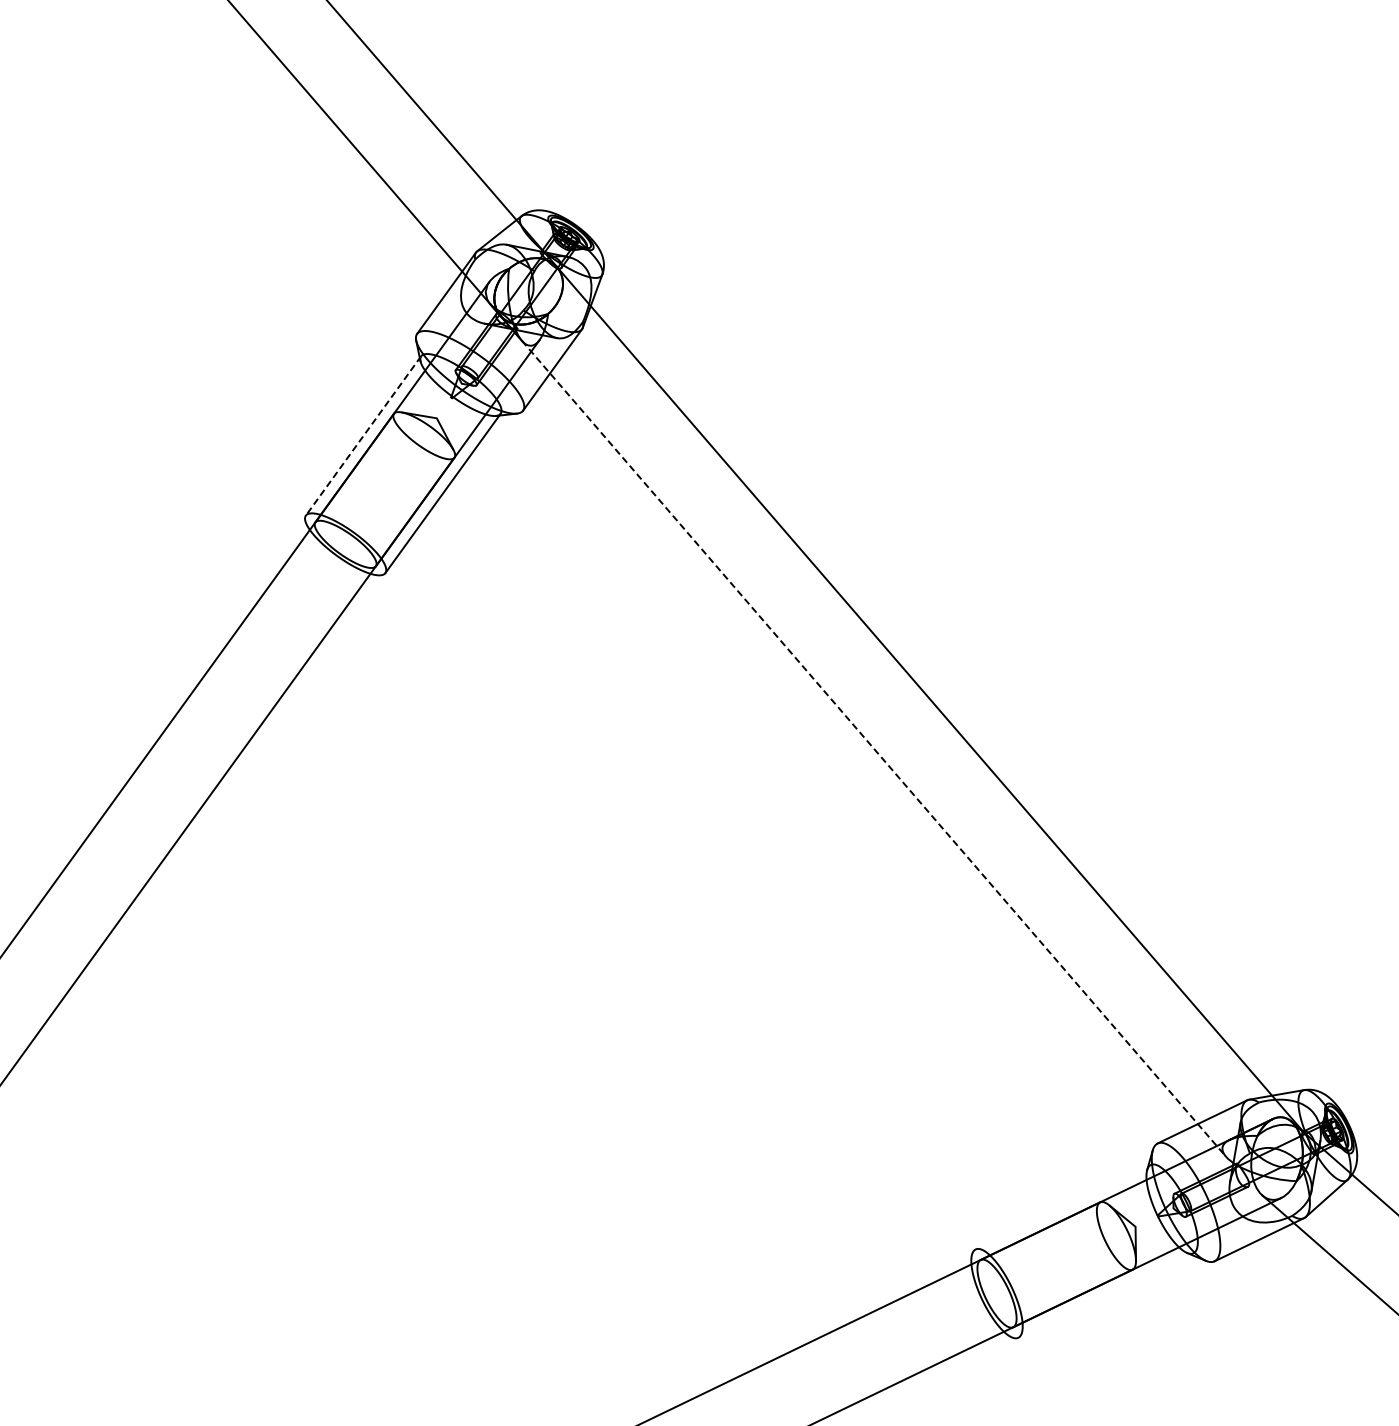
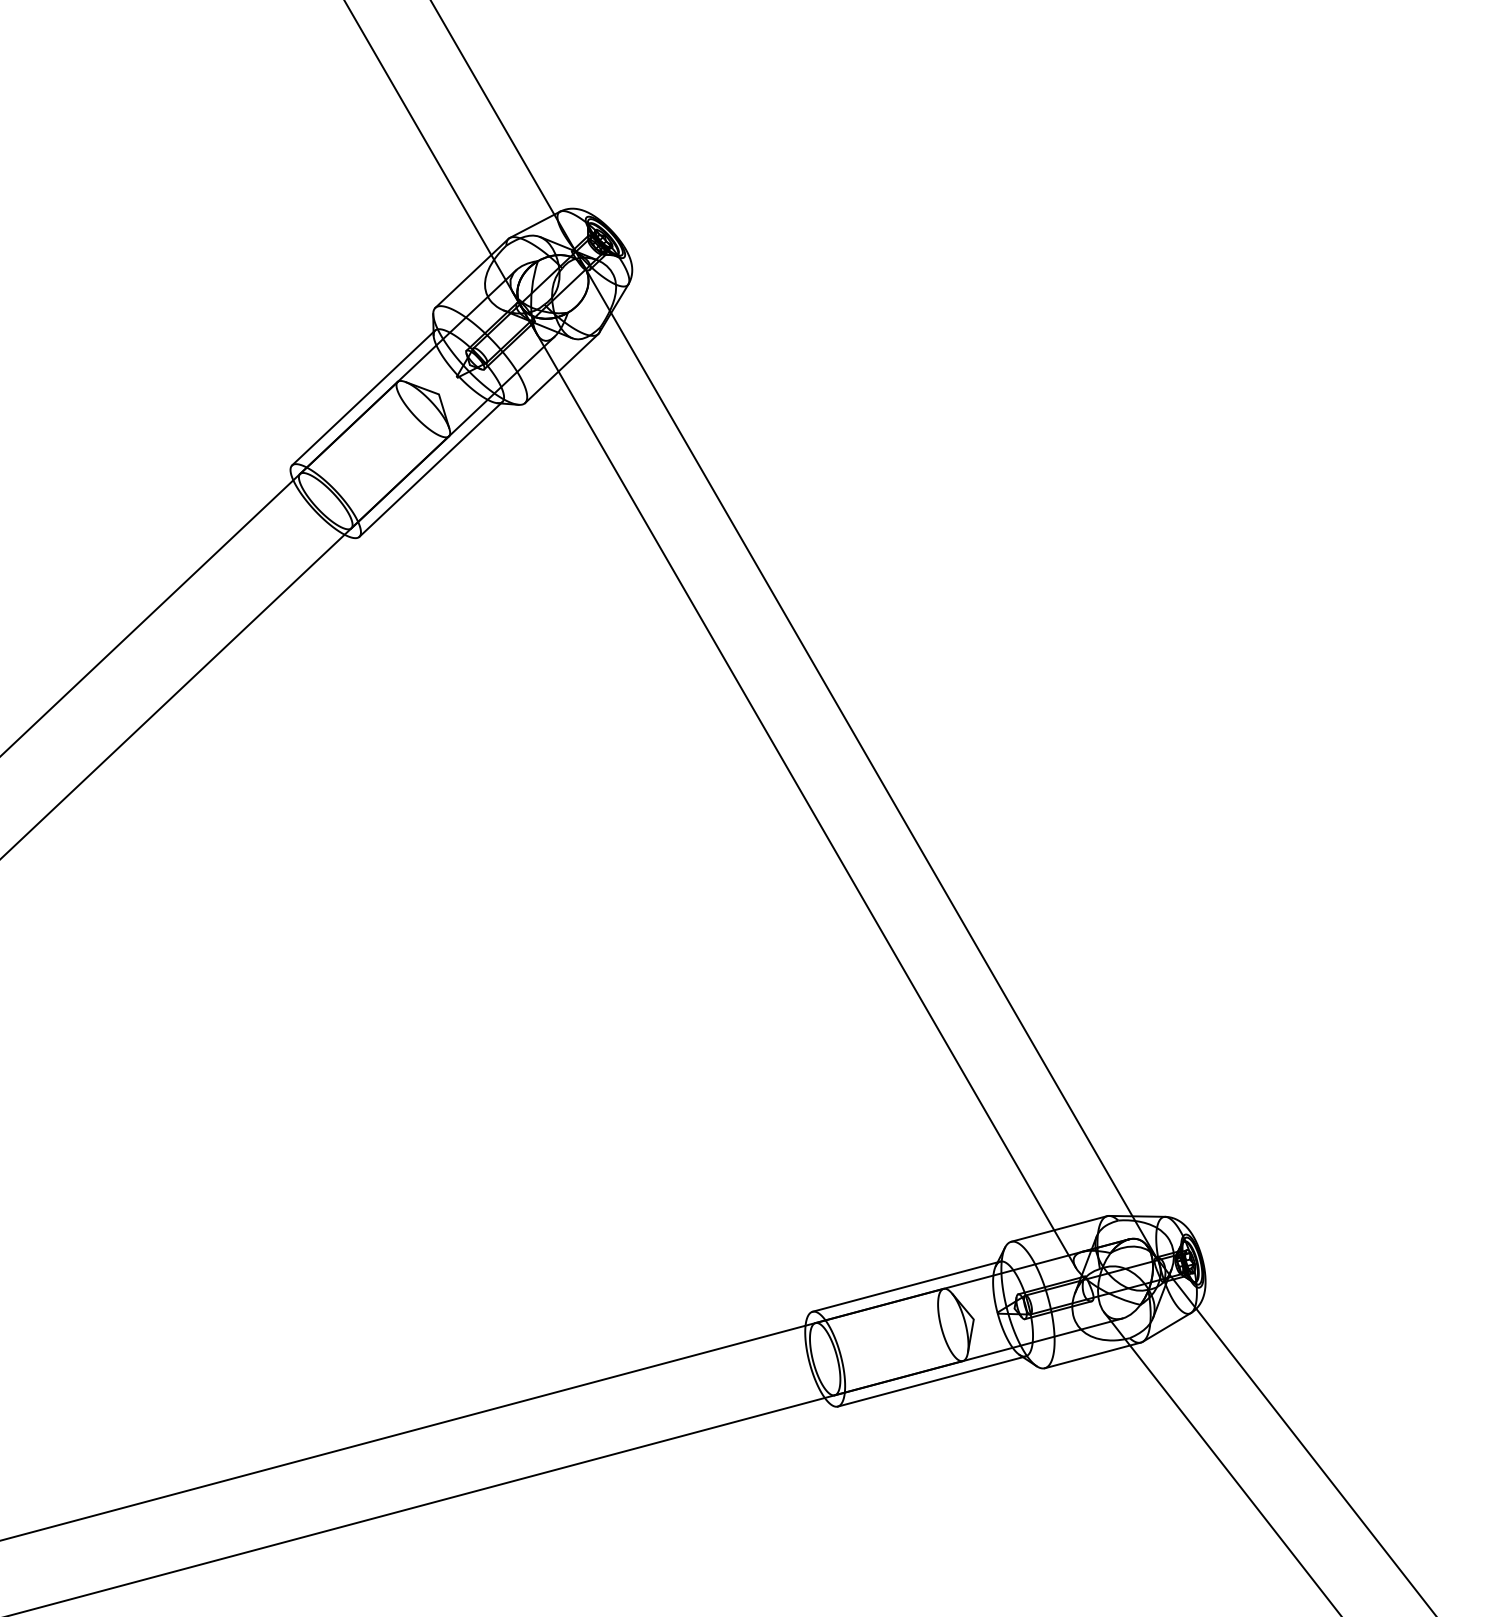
line: (363, 436) -> (363, 398), dashed -> solid
line: (863, 737) -> (798, 787), dashed -> solid
line: (1063, 1206) -> (906, 1286), added
line: (1105, 1295) -> (931, 1381), added

